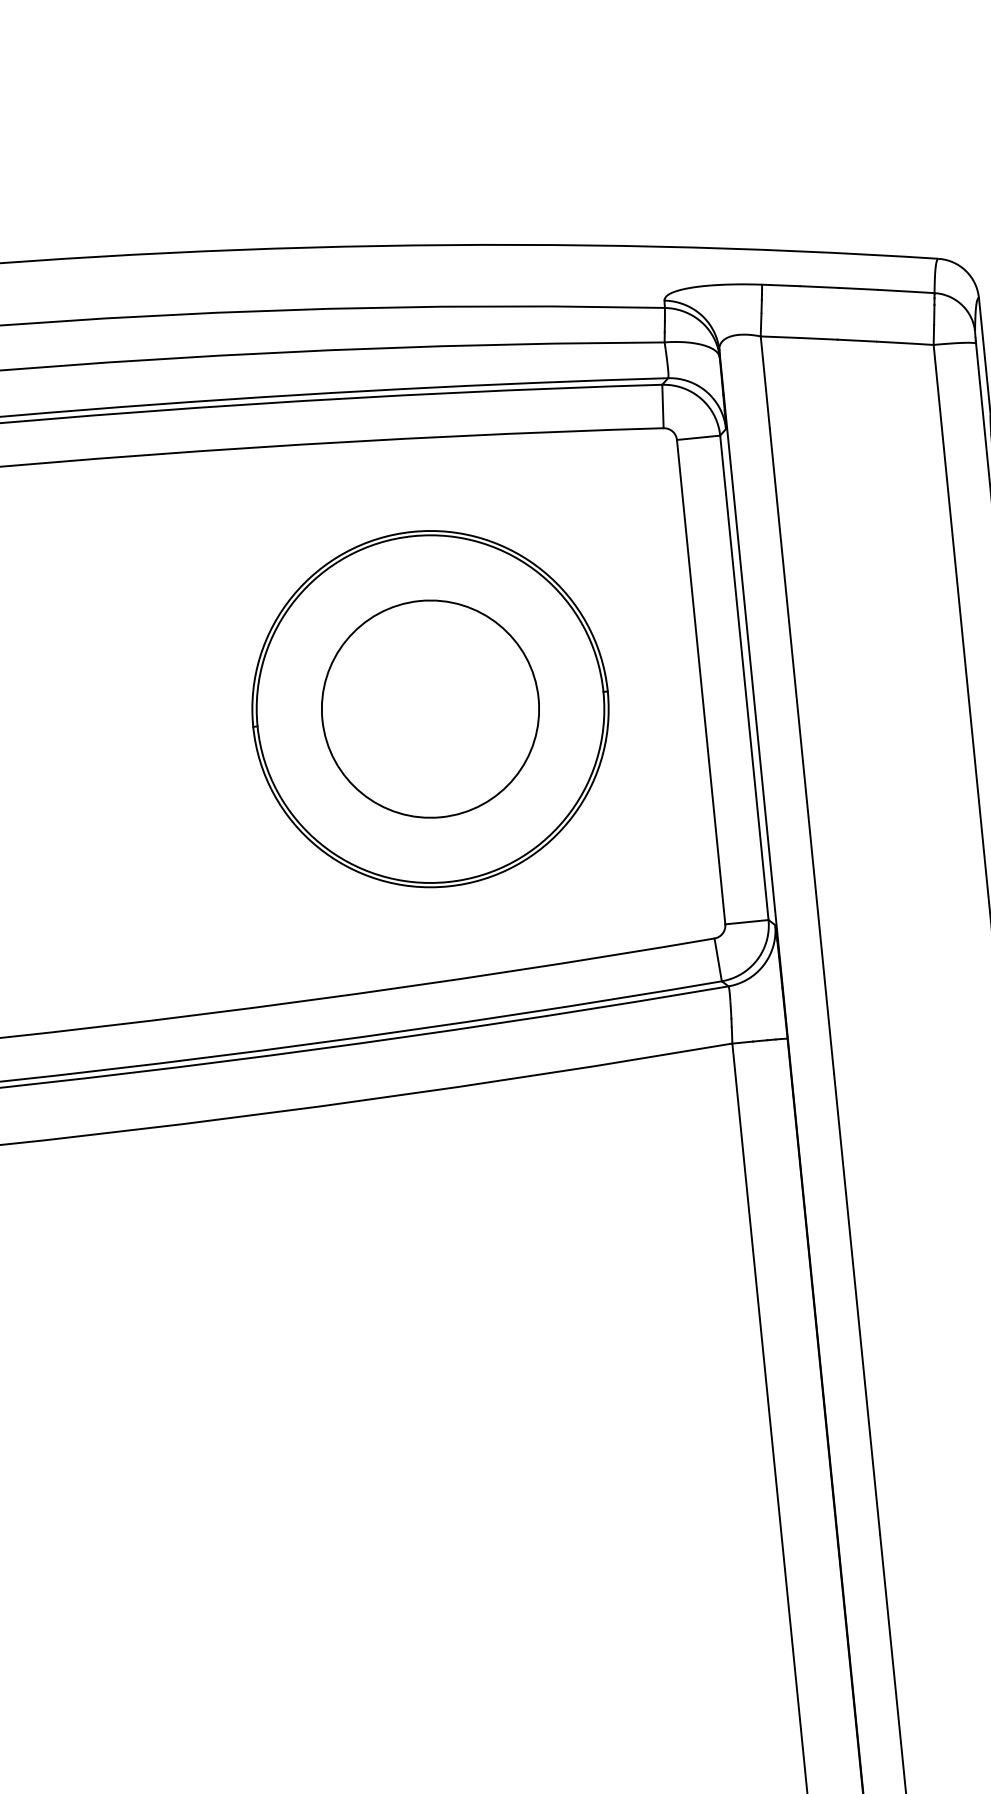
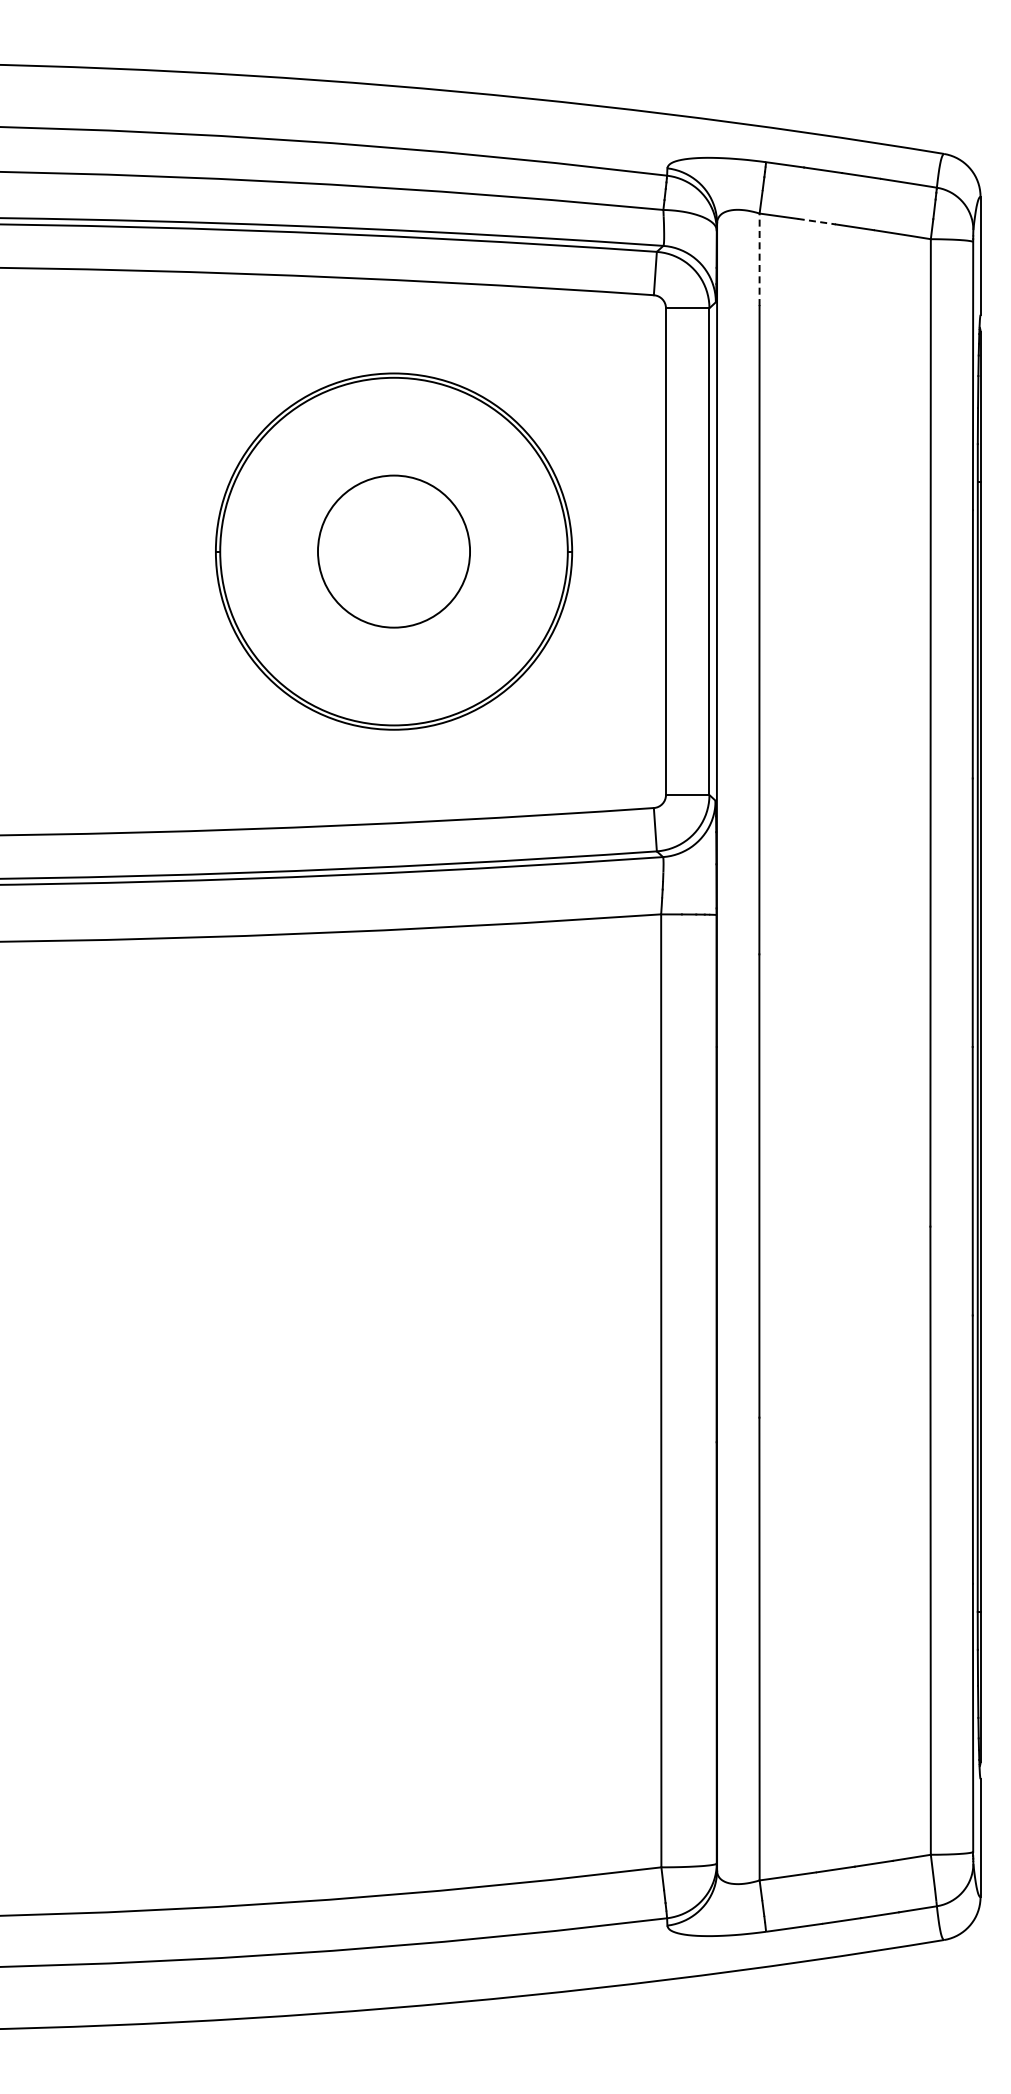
line: (819, 338) -> (817, 221), solid -> dashed
line: (765, 382) -> (759, 259), solid -> dashed
circle: (429, 709) -> (393, 551), size x0.7

